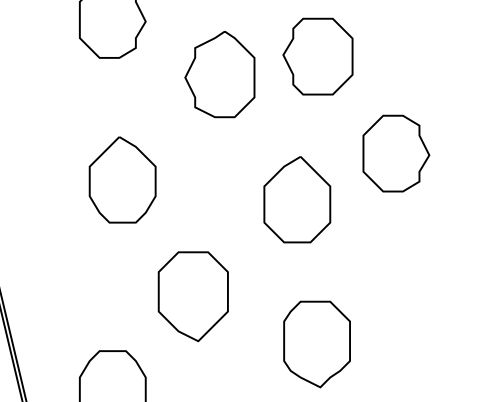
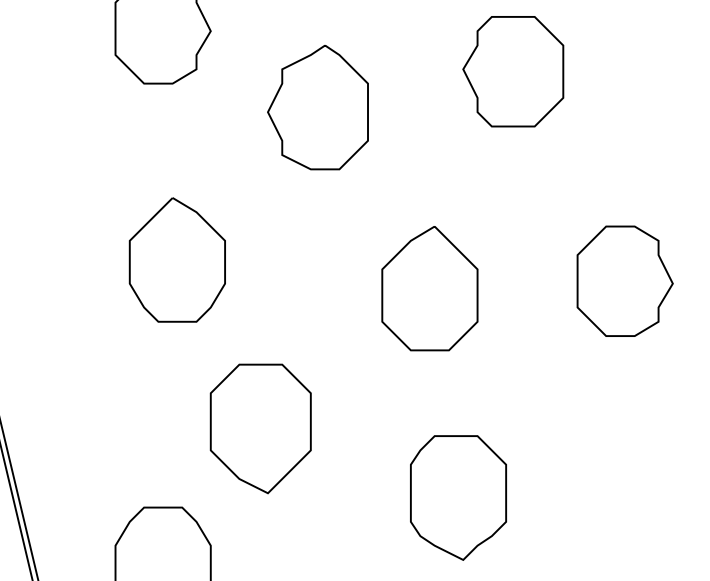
part: (317, 56) -> (512, 71), moved
part: (396, 153) -> (625, 281), moved
part: (192, 296) -> (259, 428), moved

